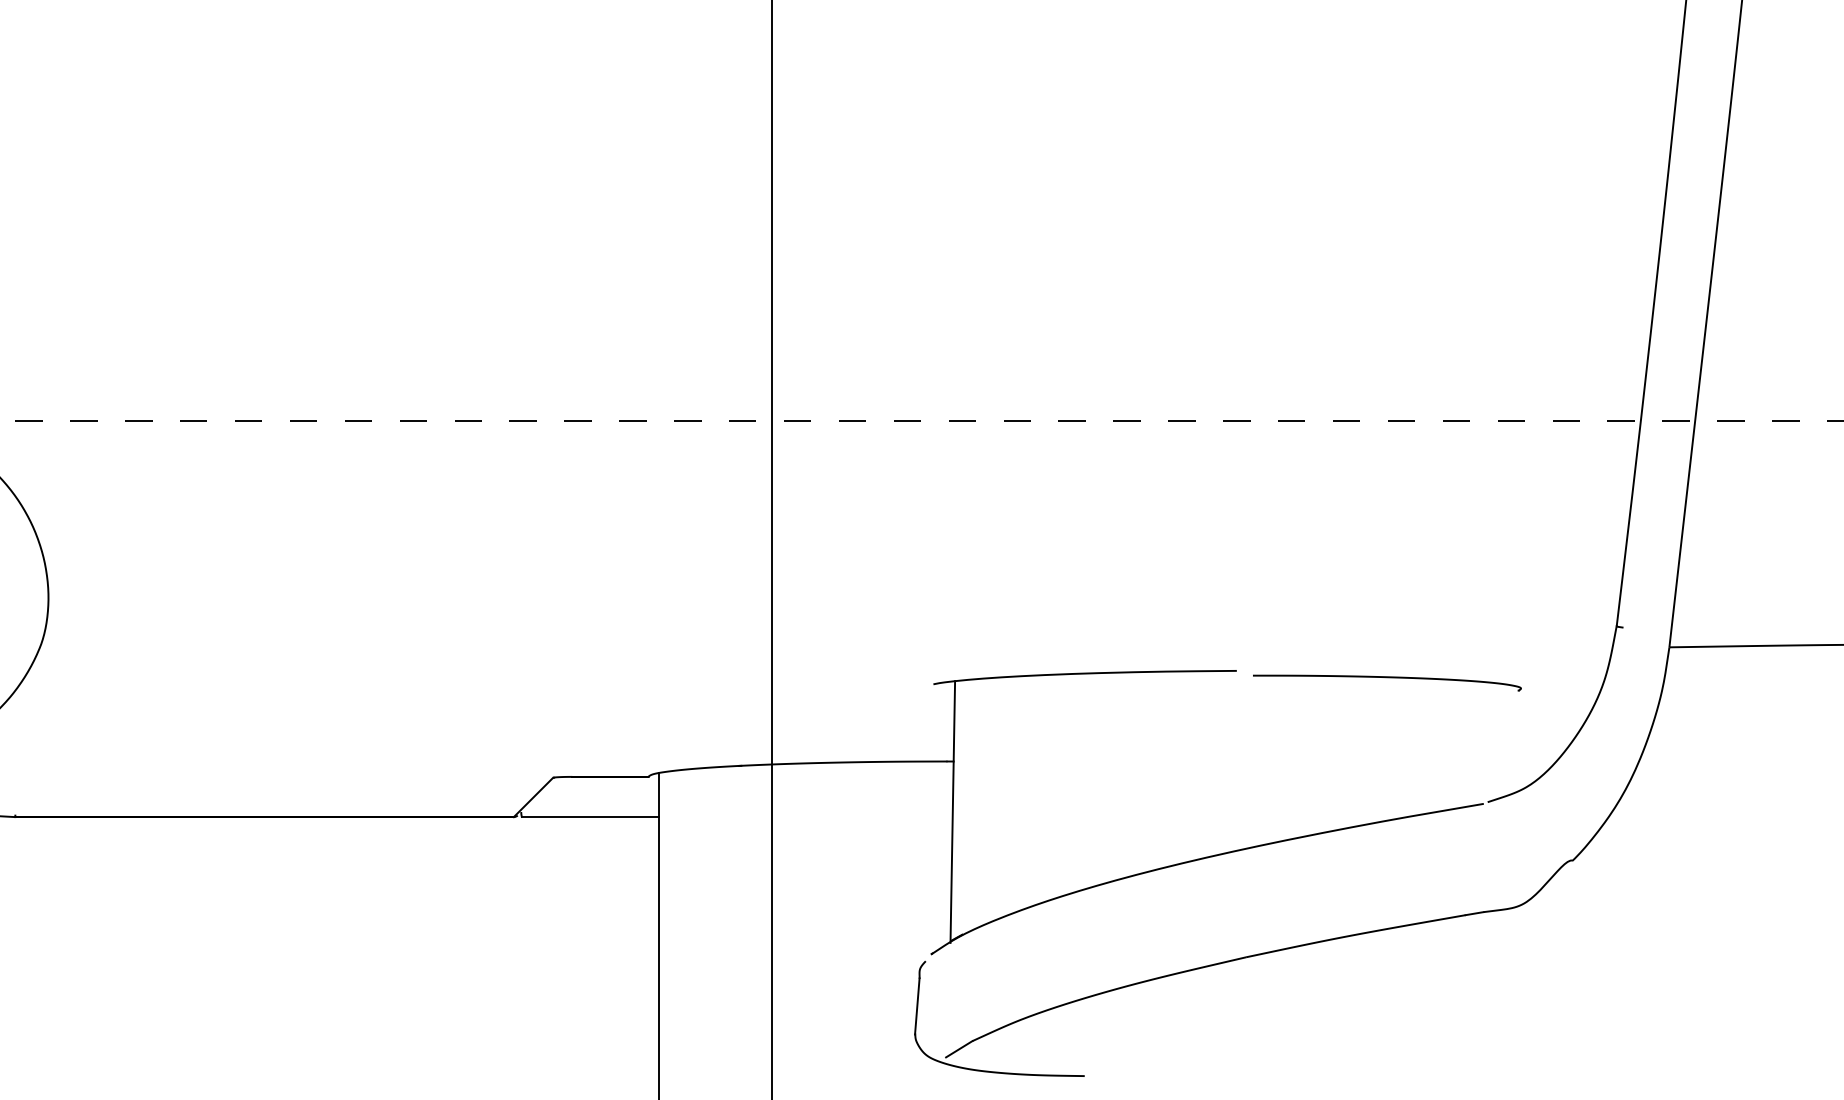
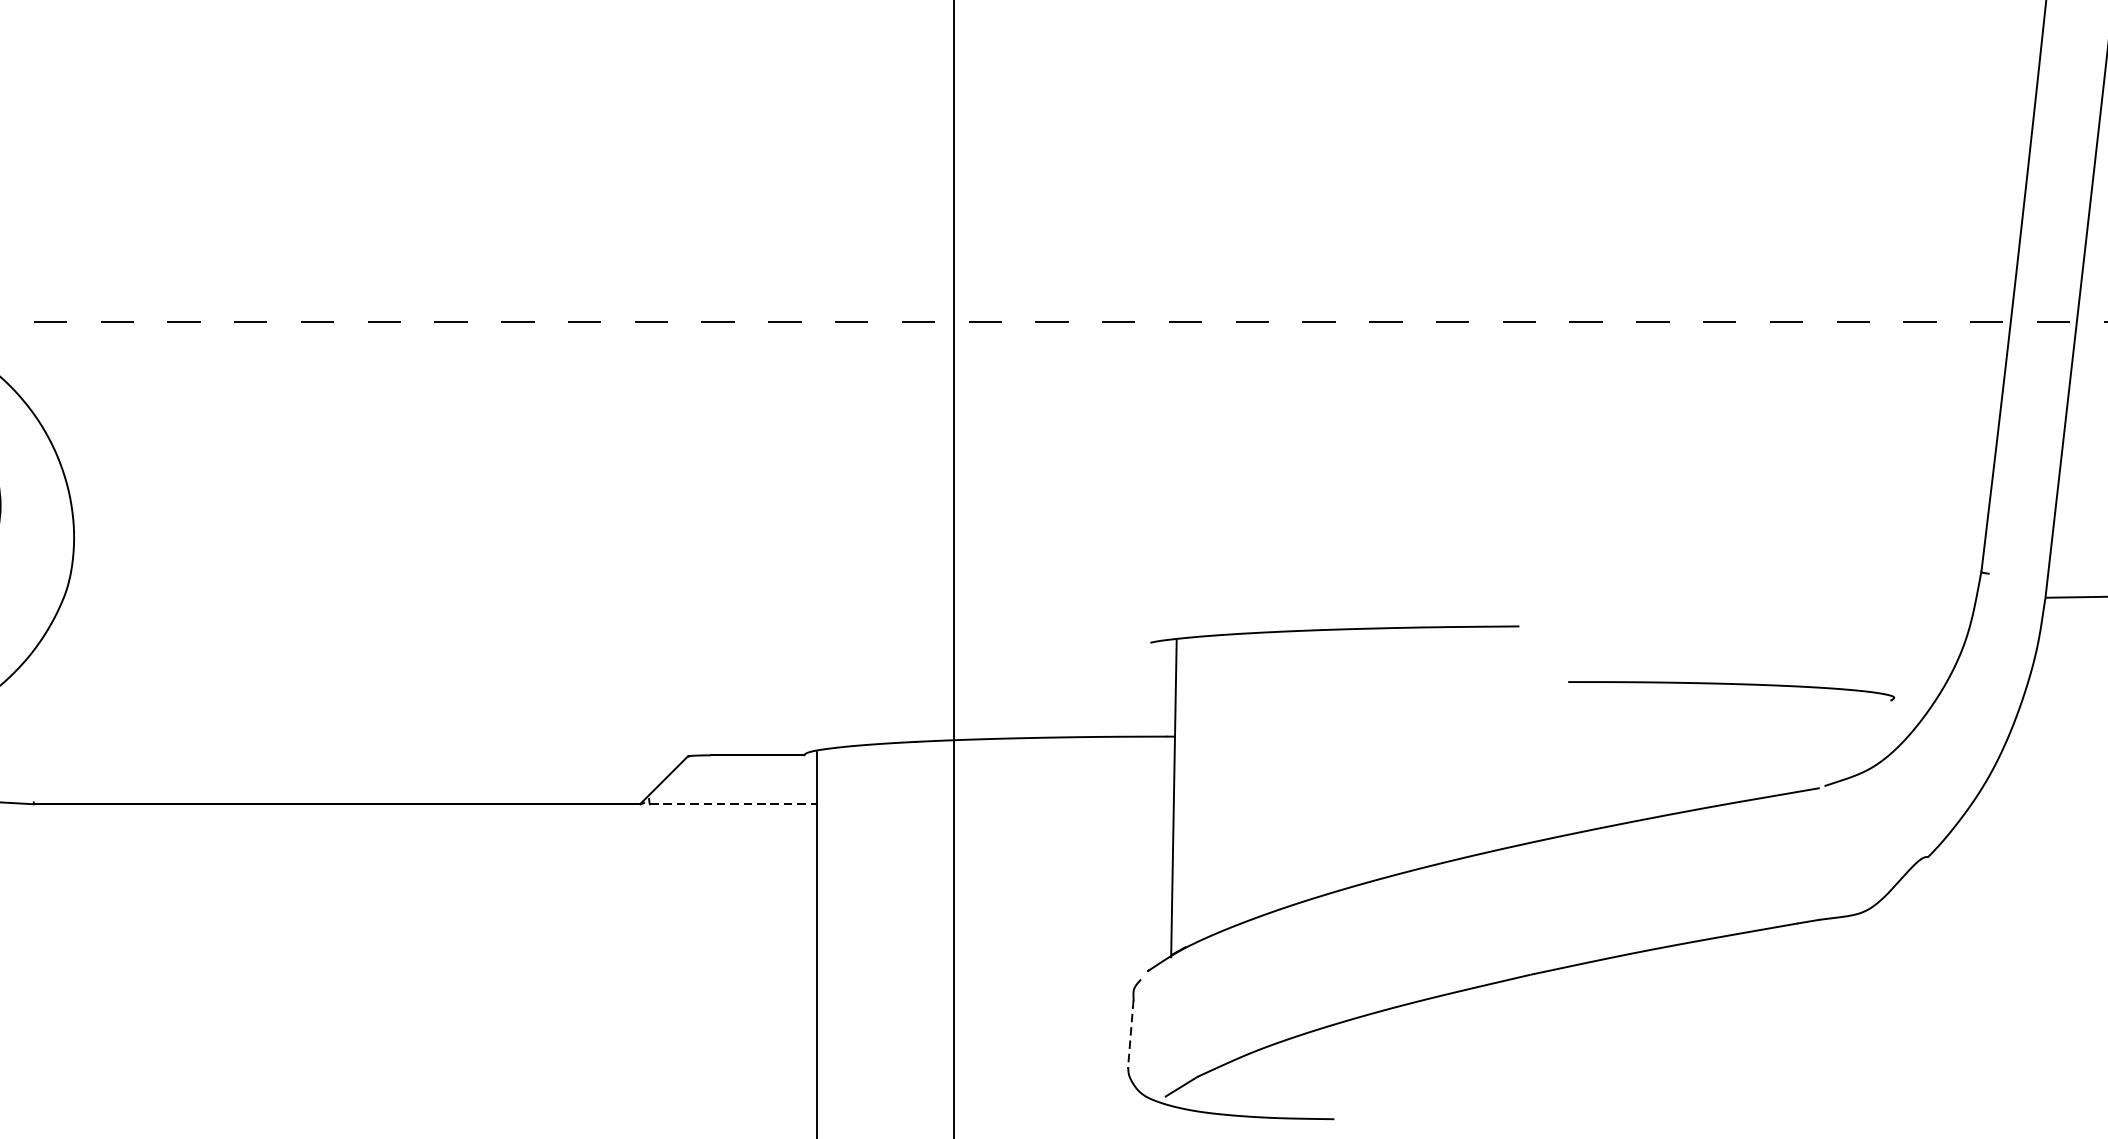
part: (1387, 682) -> (1731, 690), moved
line: (590, 817) -> (733, 804), solid -> dashed
line: (917, 1006) -> (1130, 1034), solid -> dashed

